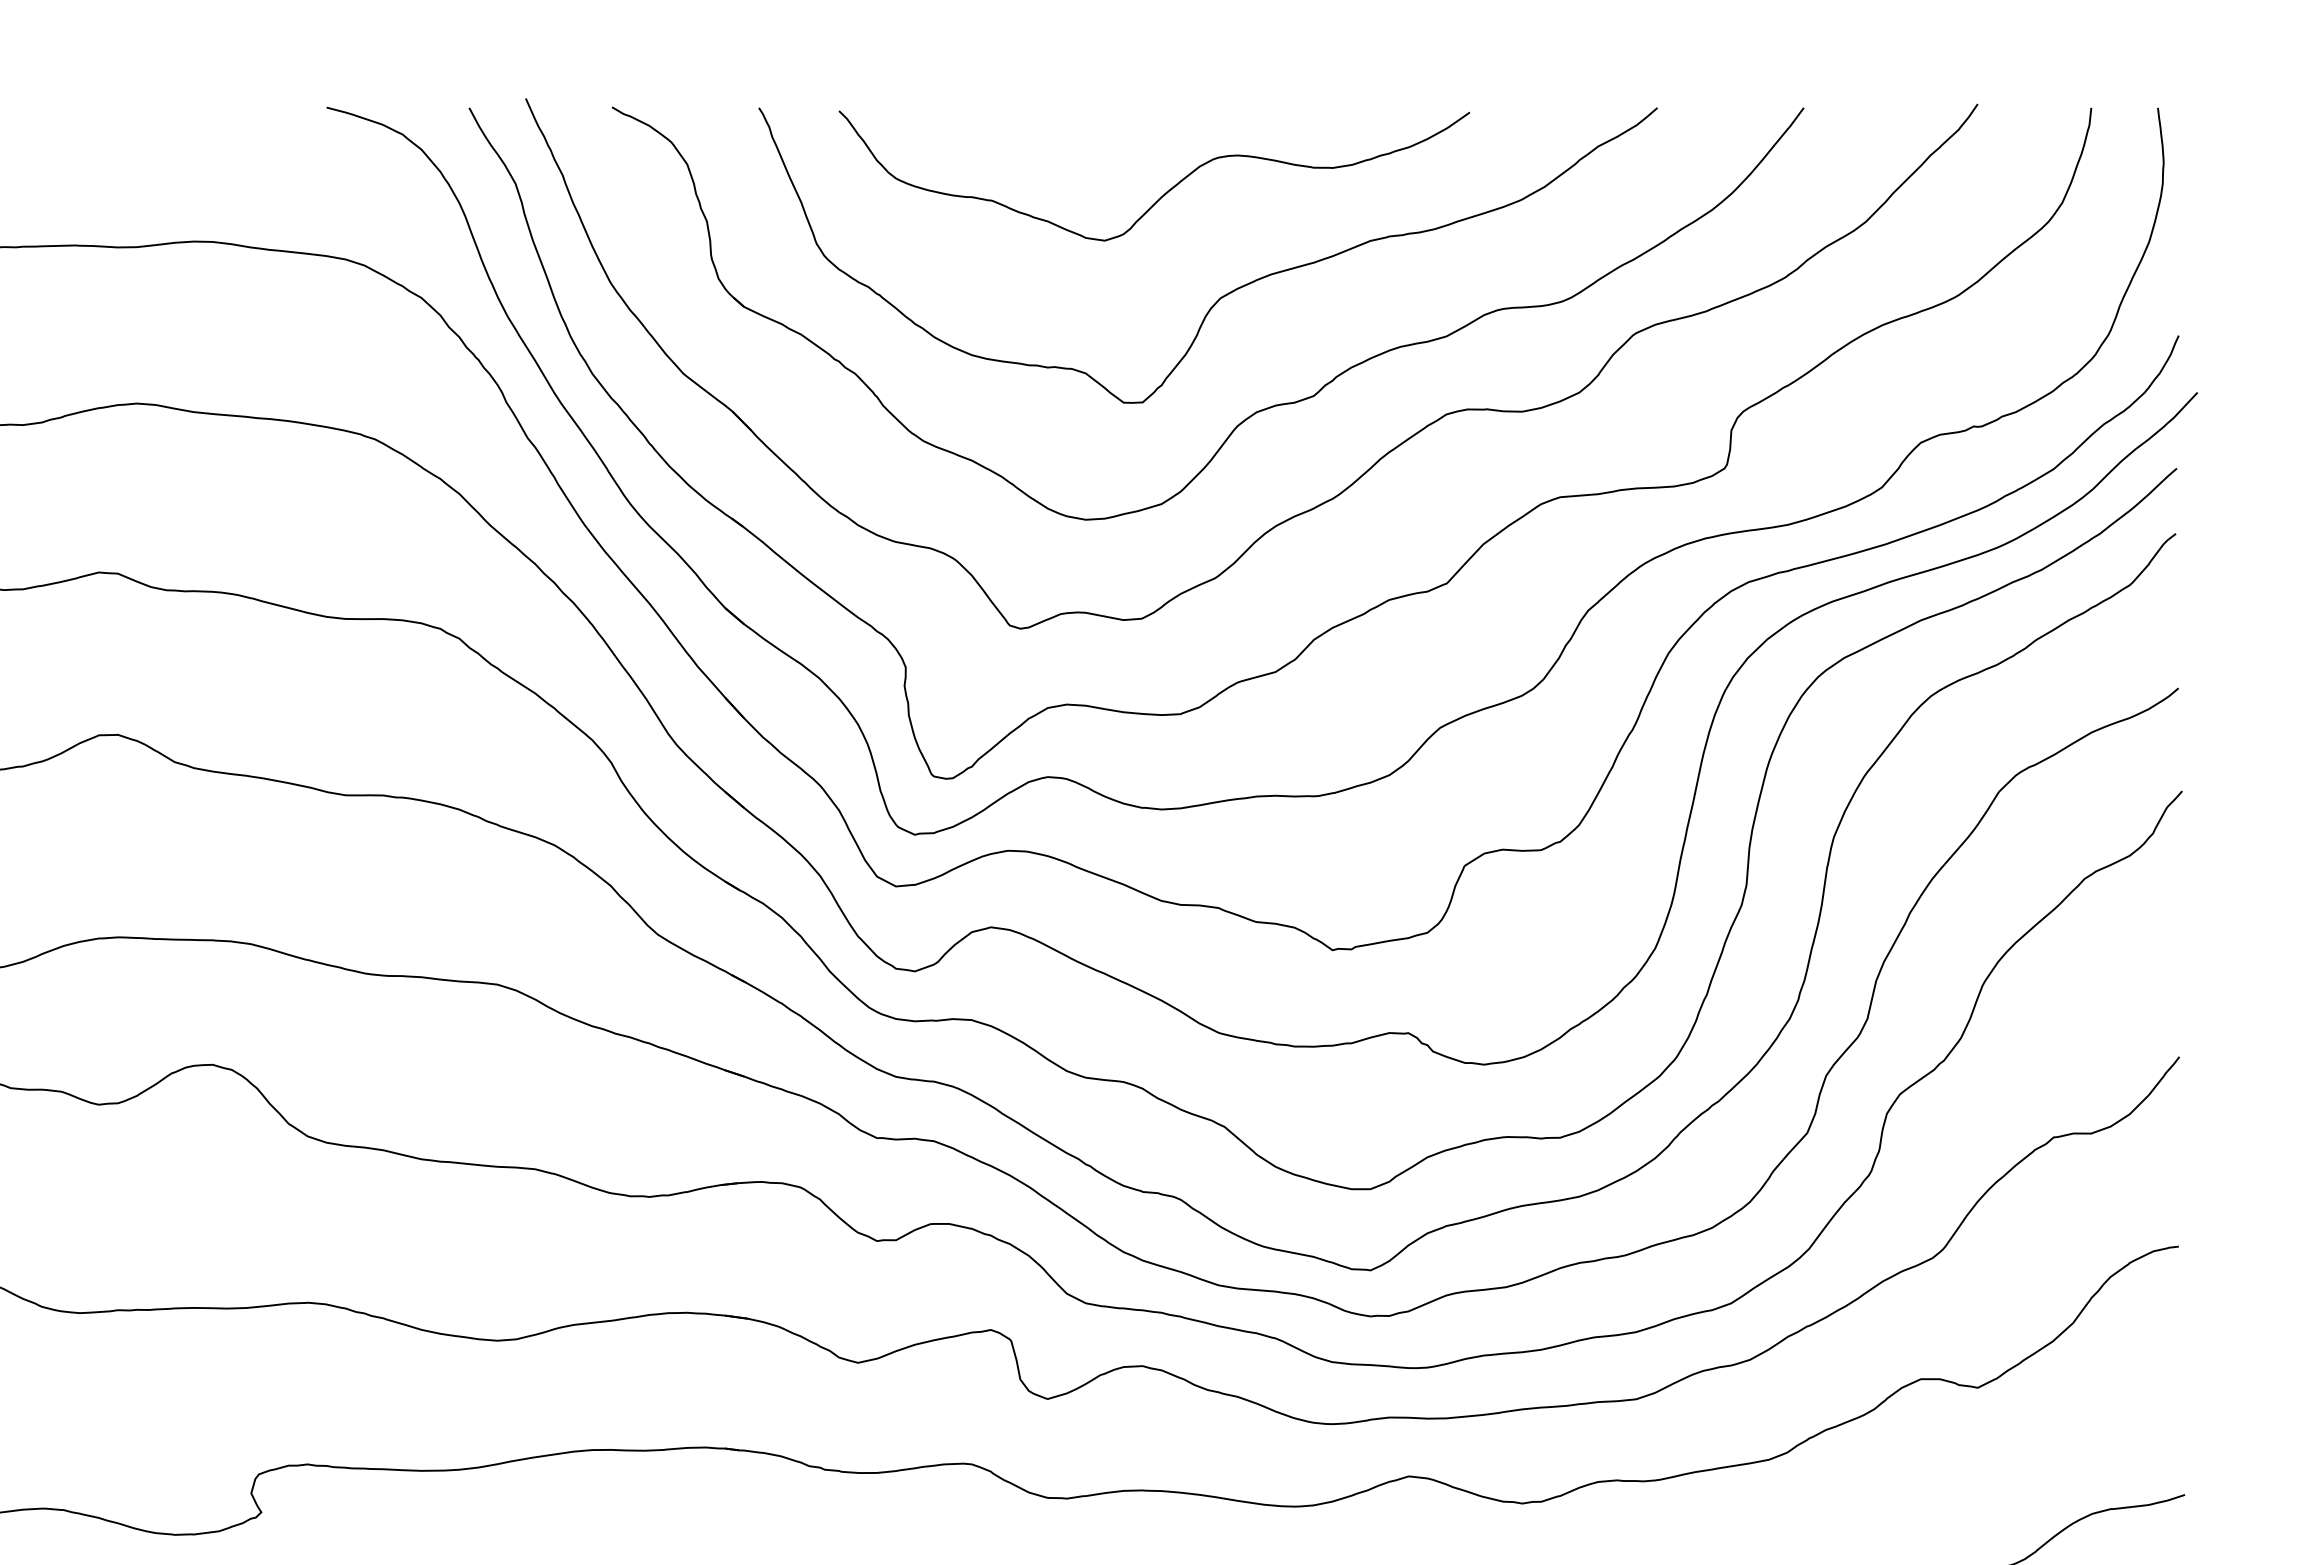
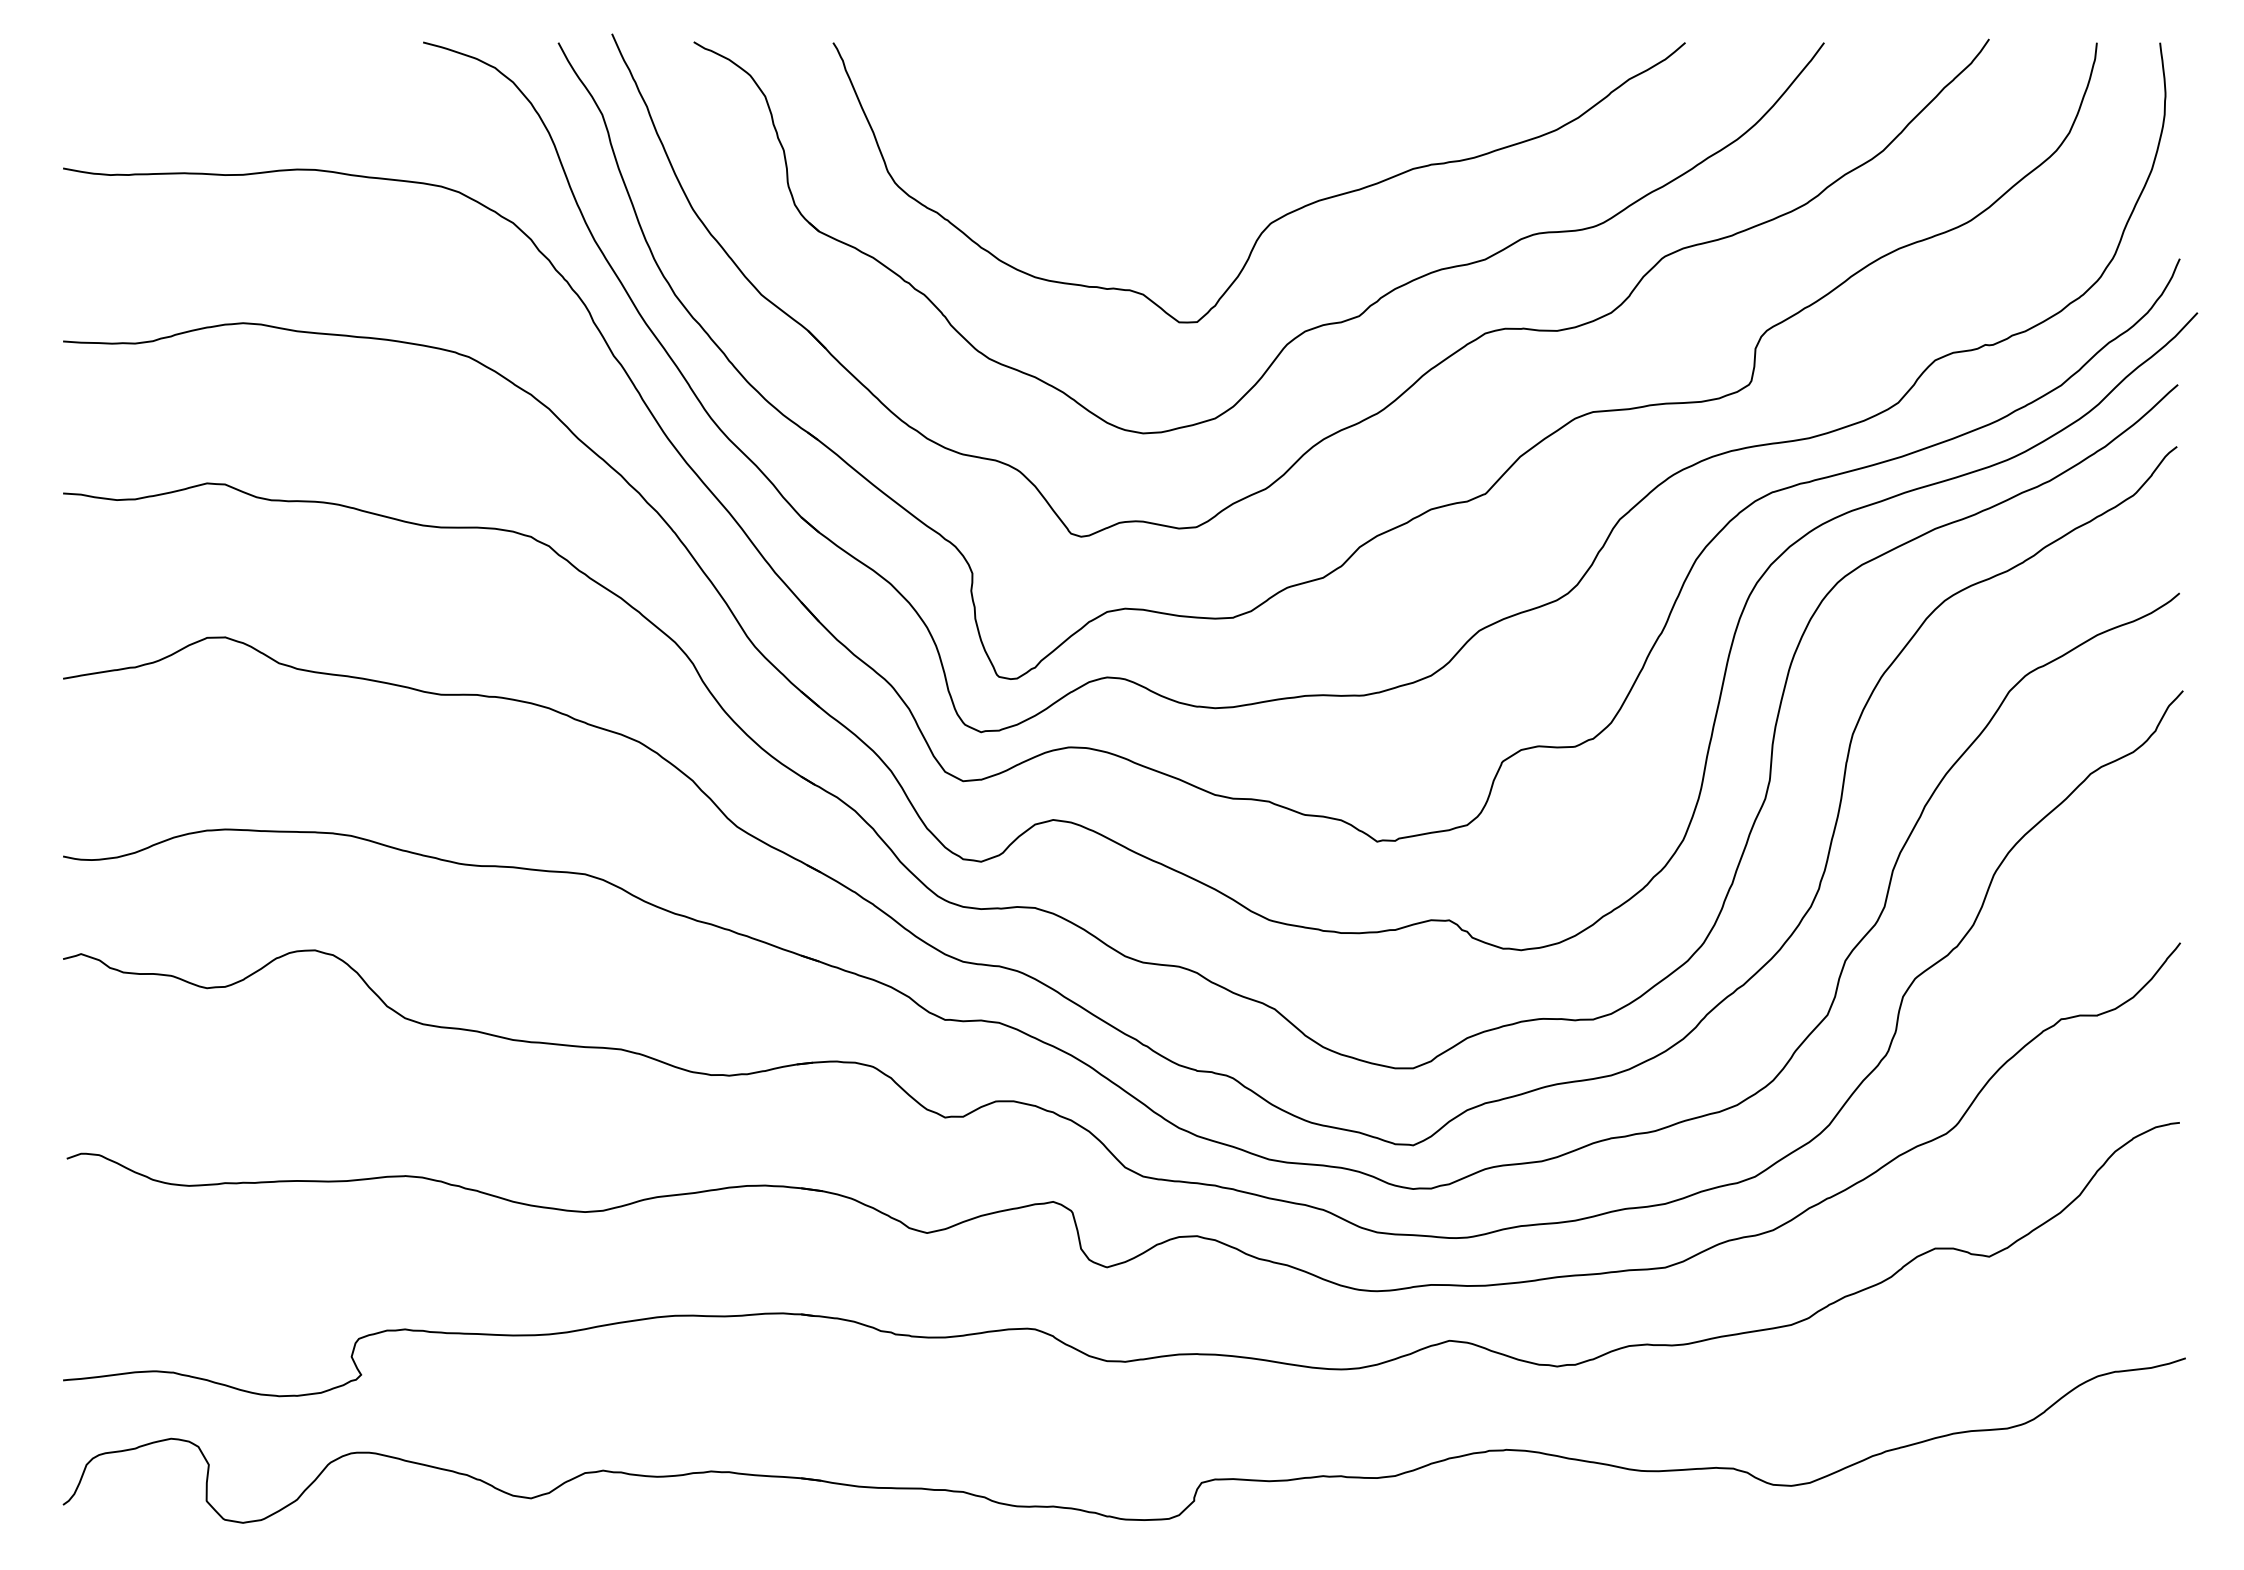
curve: (1168, 189) -> (1221, 120), removed

